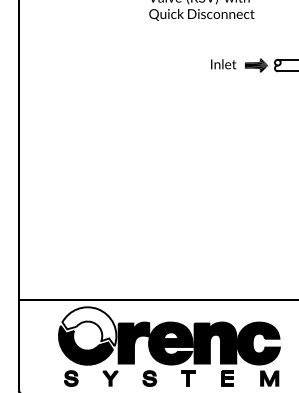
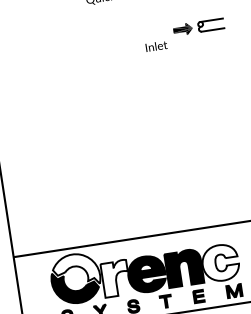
text: (223, 64) -> (156, 46), moved
fill: (133, 342) -> (115, 278), removed
fill: (258, 343) -> (220, 263), removed

